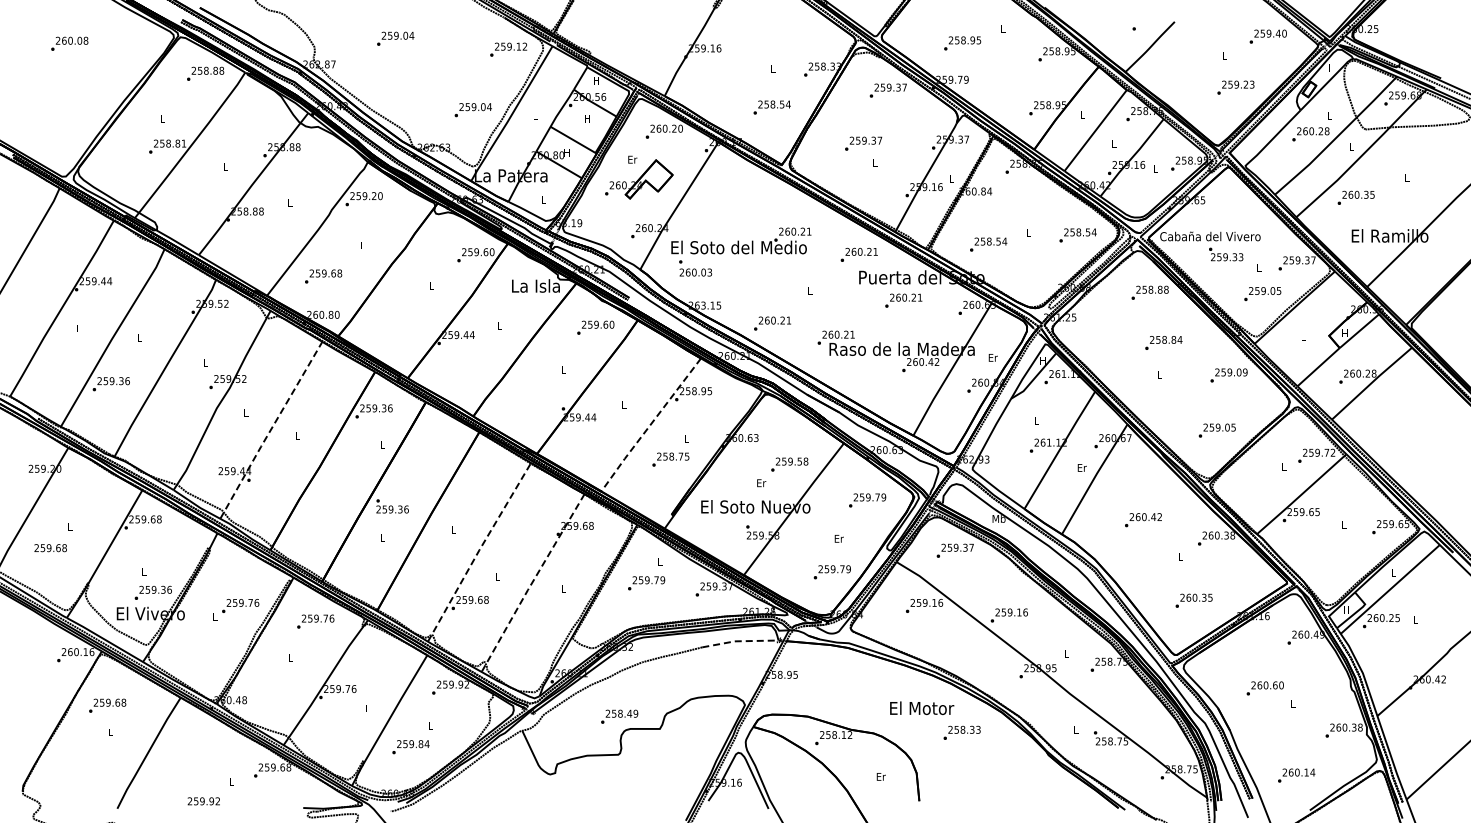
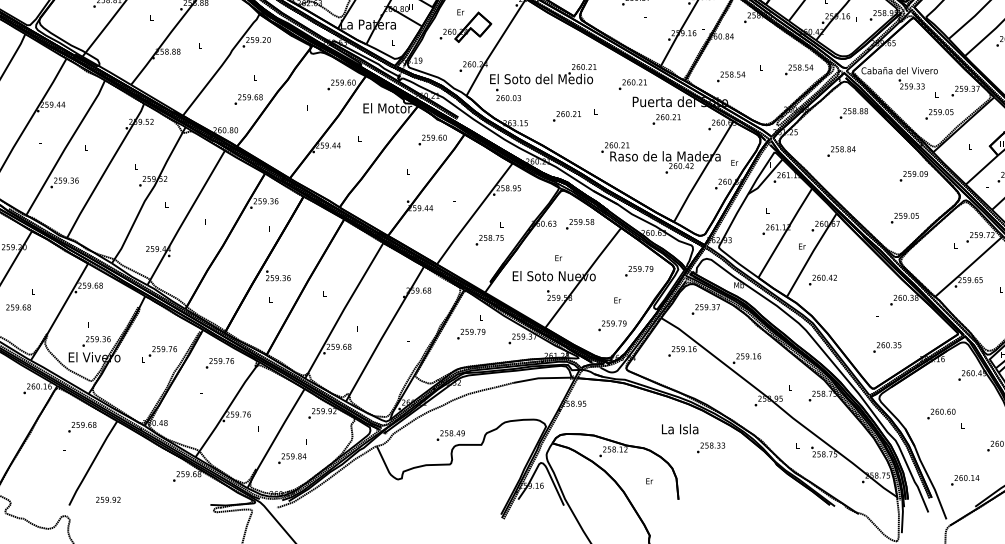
text: (323, 276) -> (248, 99), moved
text: (536, 285) -> (387, 107), La Isla -> El Motor
text: (772, 323) -> (566, 116), moved
text: (1163, 342) -> (841, 151), moved
line: (650, 425) -> (474, 214), dashed -> solid
line: (270, 430) -> (185, 218), dashed -> solid
text: (789, 464) -> (579, 224), moved
text: (1143, 520) -> (823, 280), moved
line: (479, 550) -> (344, 309), dashed -> solid
line: (532, 583) -> (384, 334), dashed -> solid
line: (739, 641) -> (541, 378), dashed -> solid
text: (107, 705) -> (82, 427), moved
text: (922, 708) -> (680, 429), El Motor -> La Isla
text: (203, 801) -> (108, 499), moved

